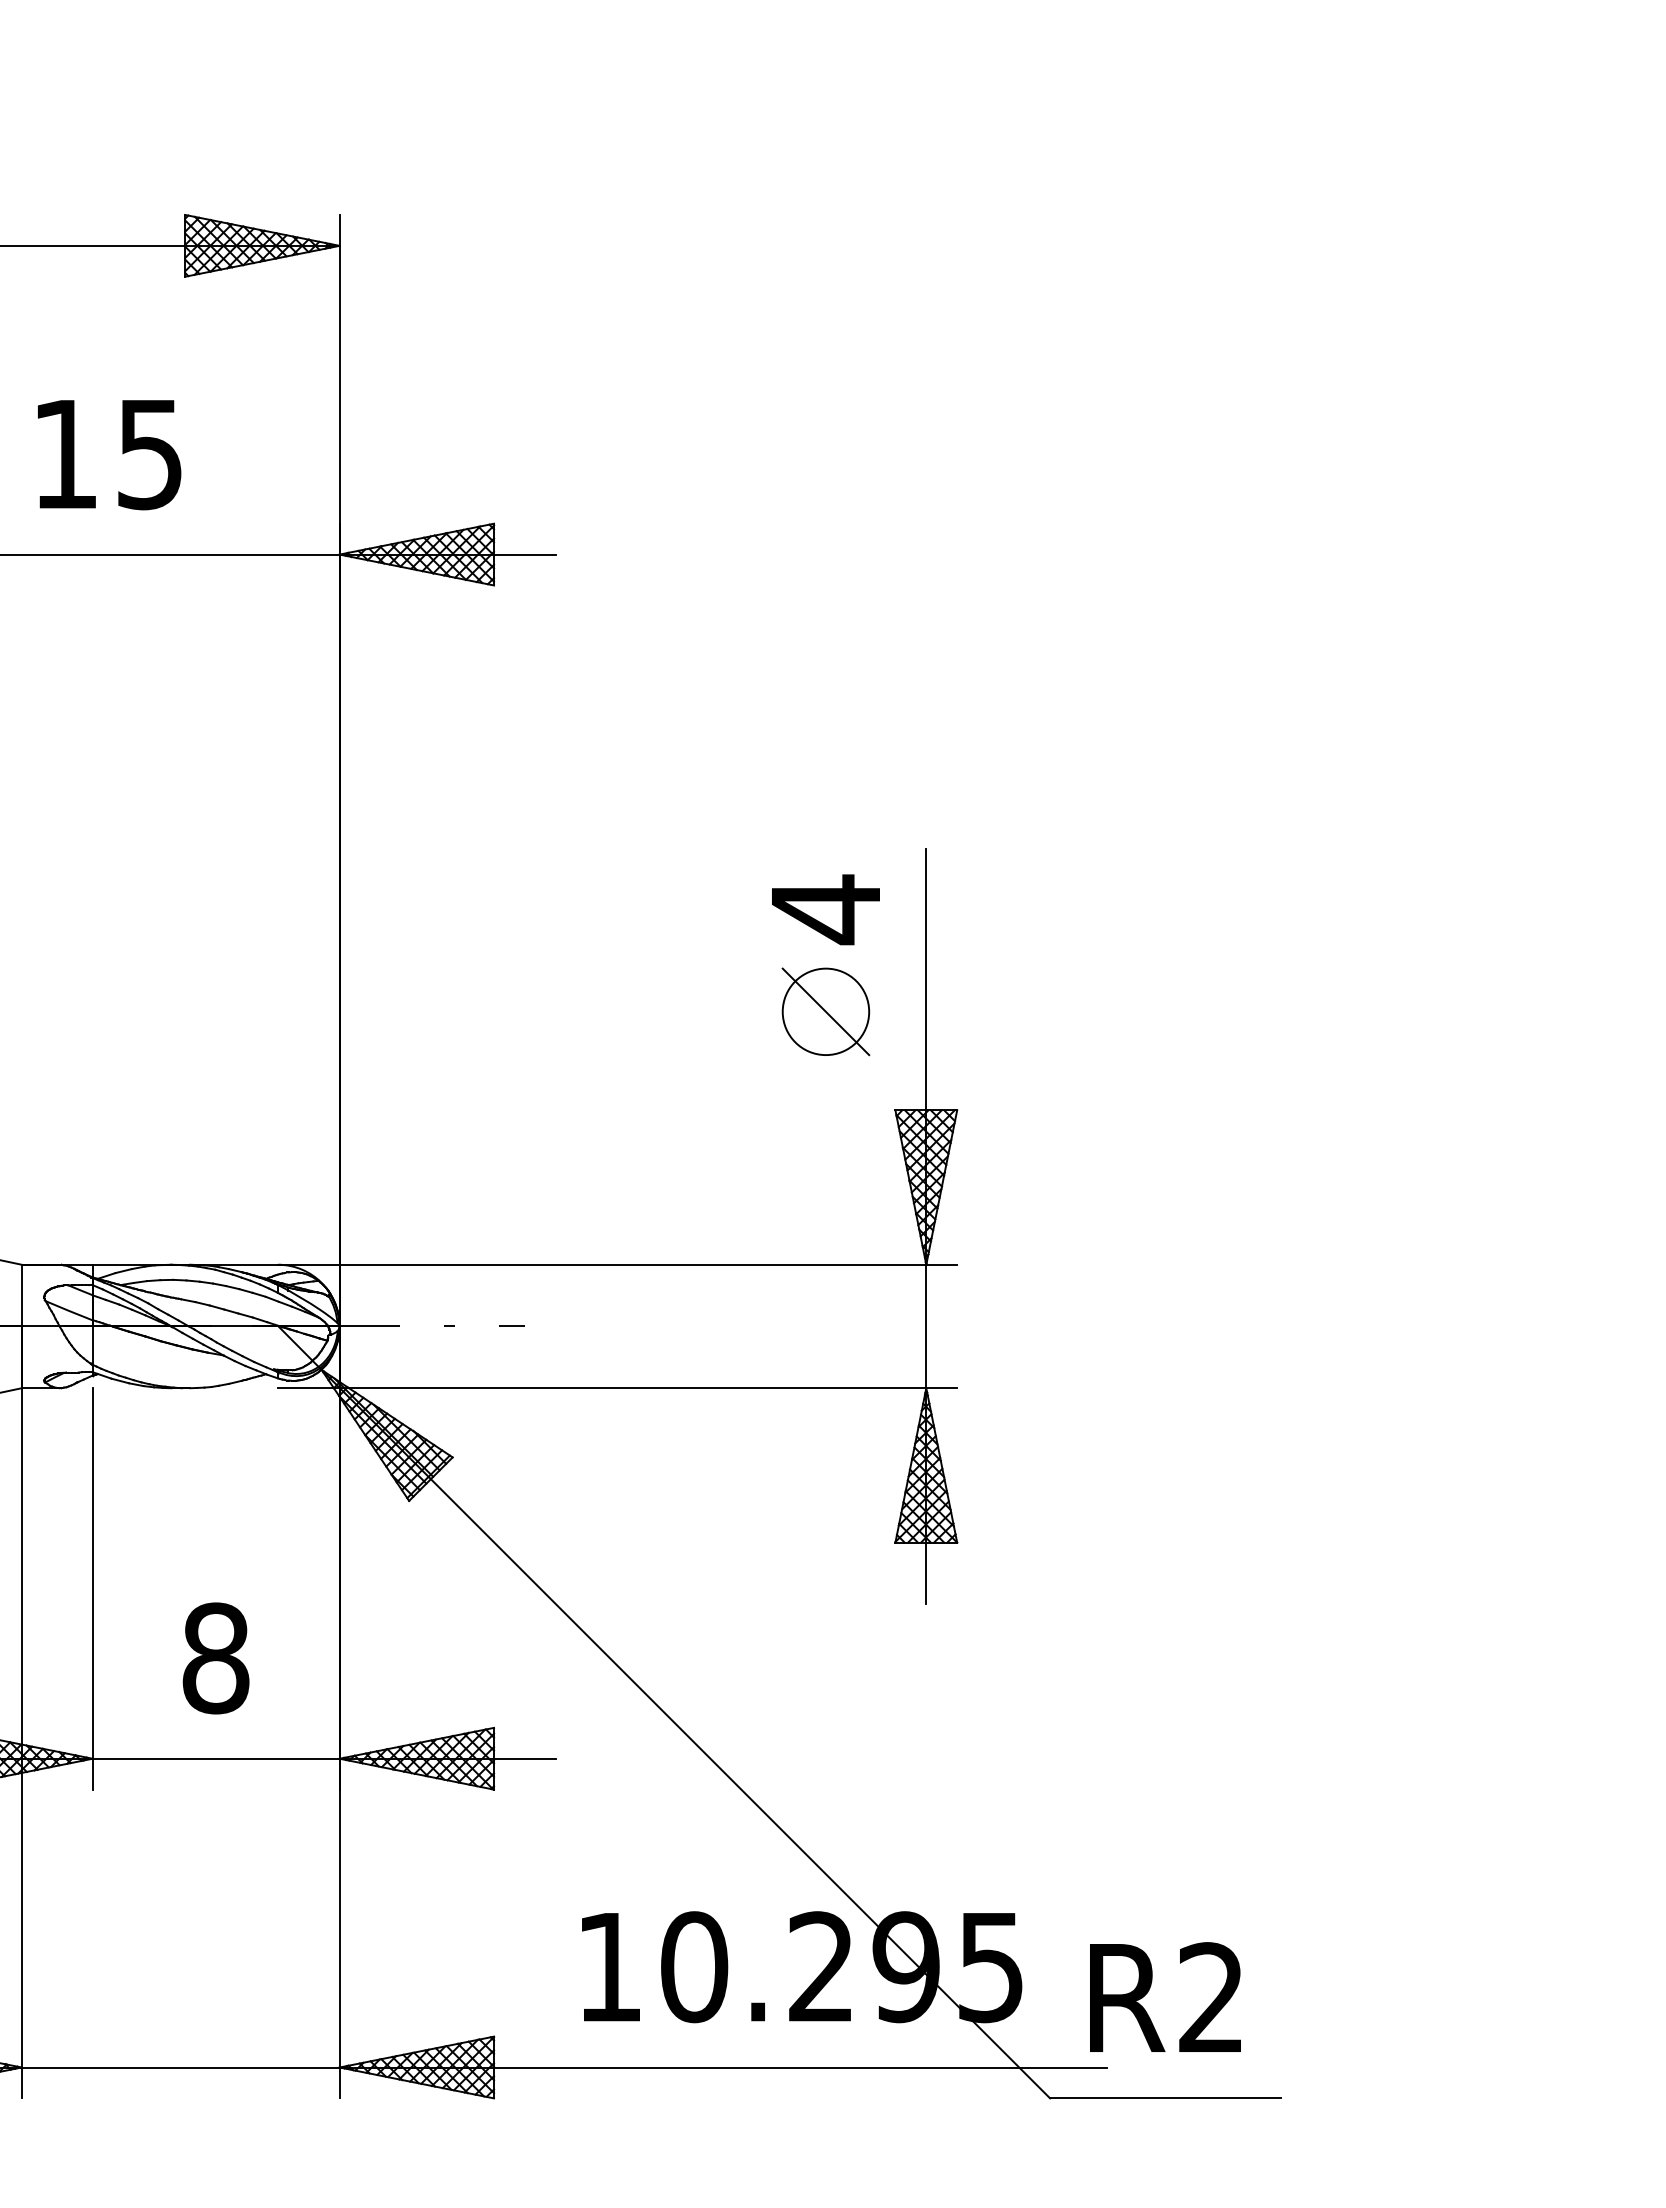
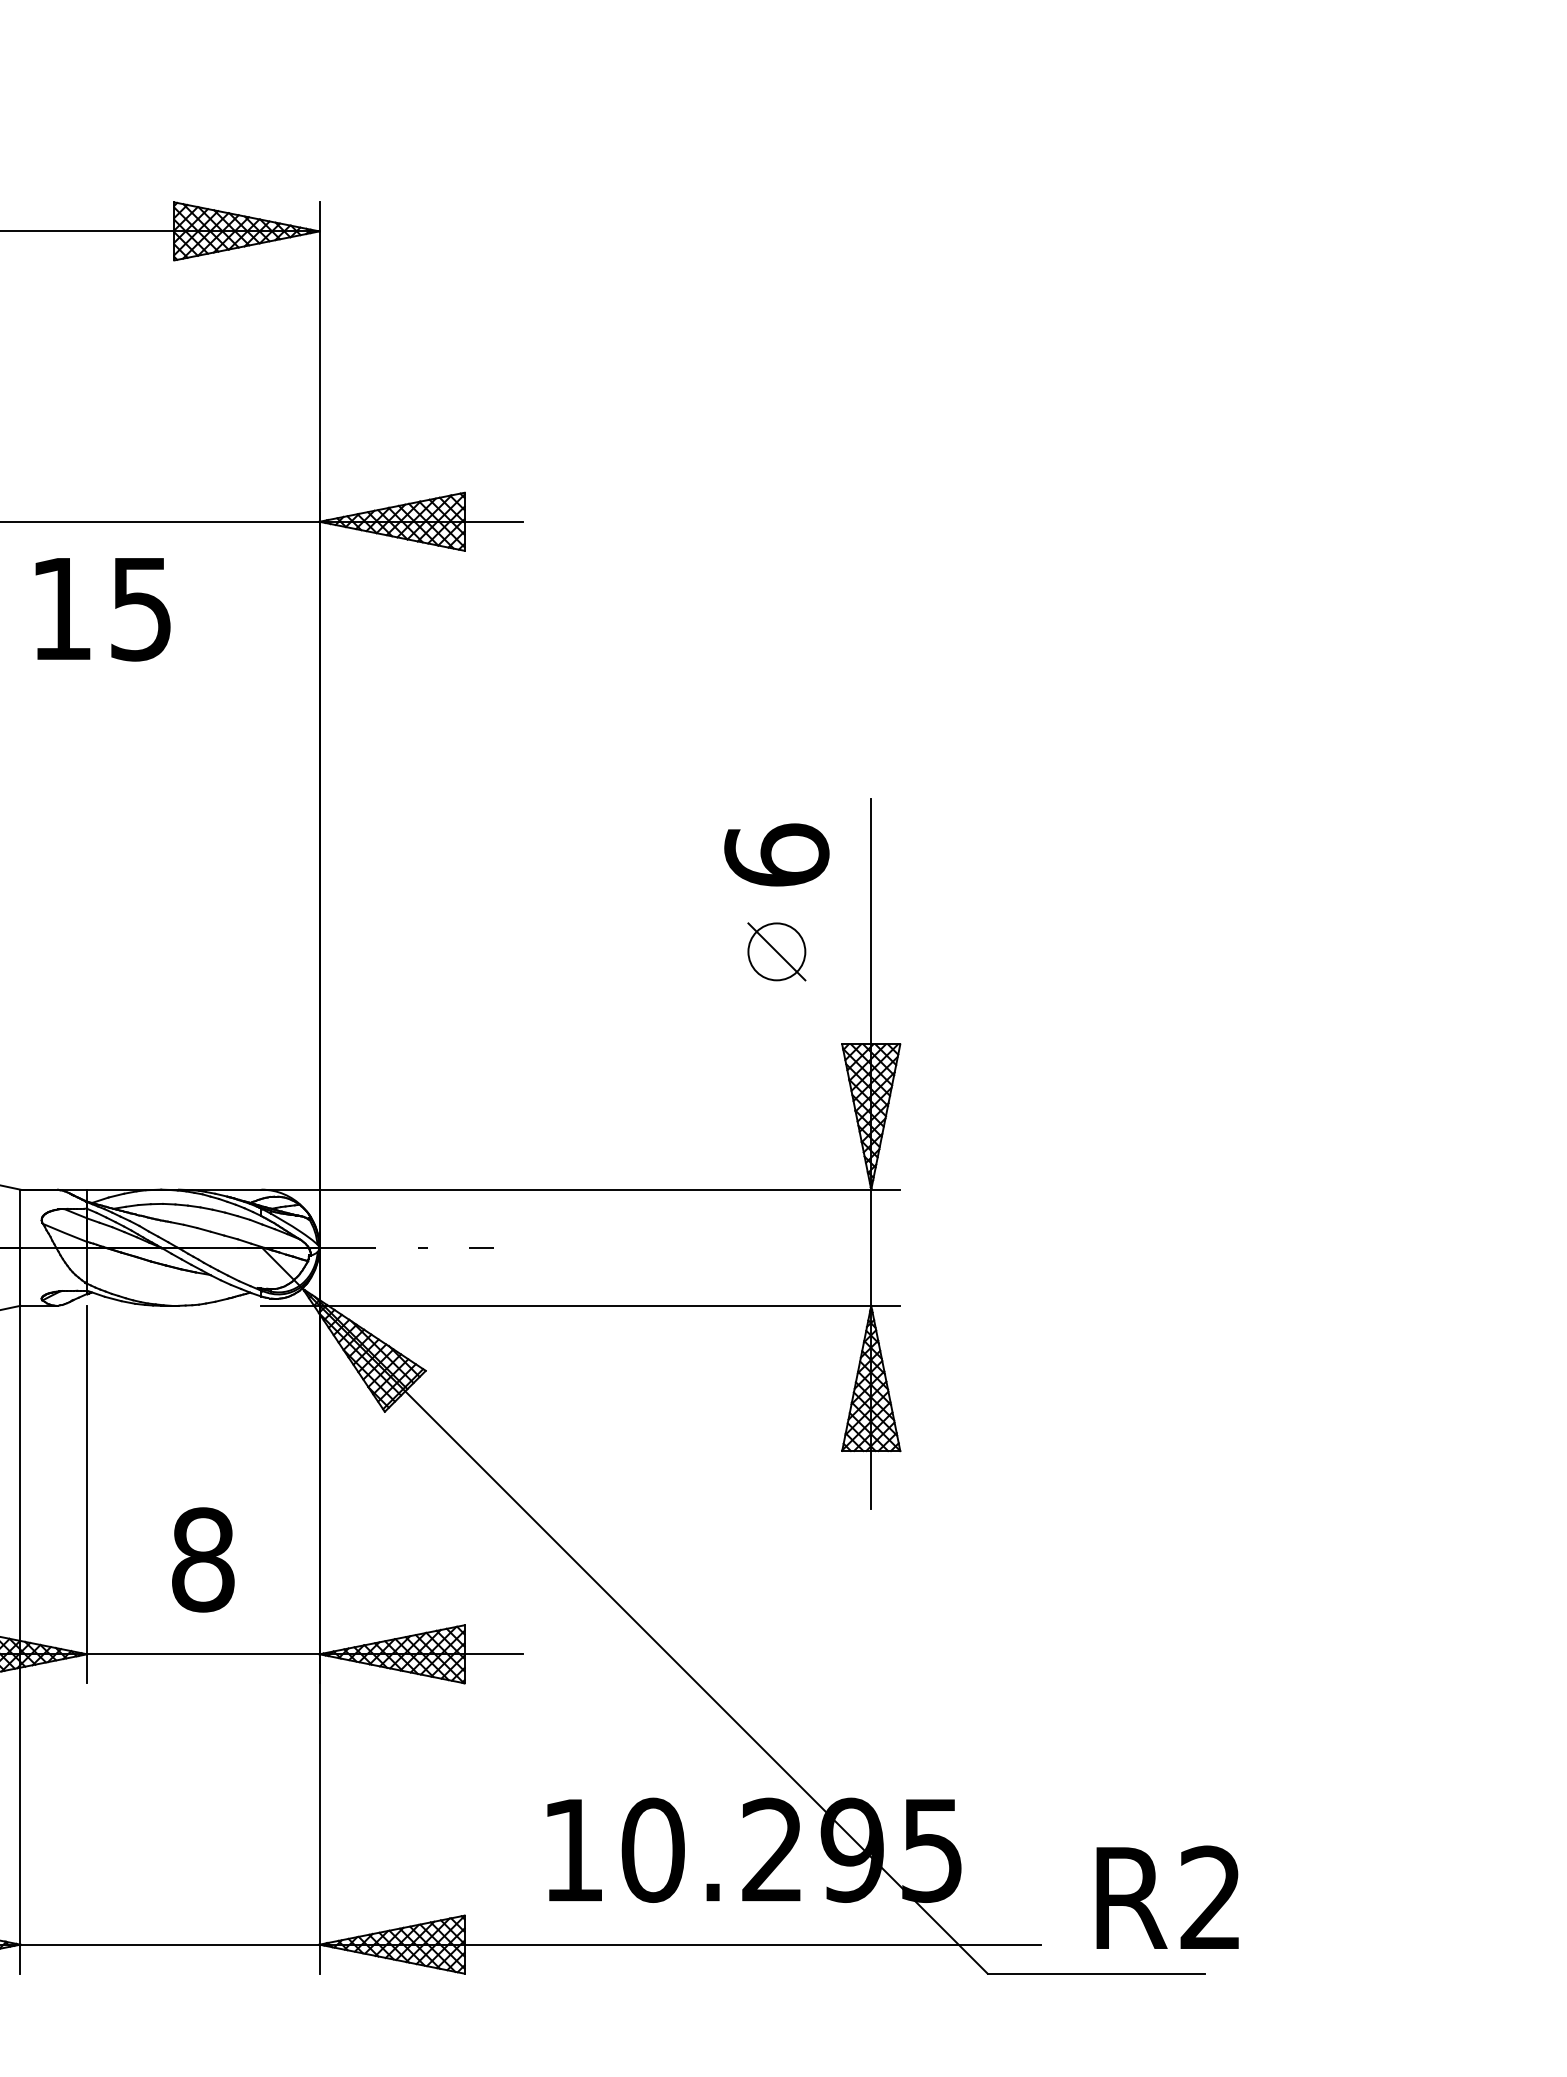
text: (109, 455) -> (103, 610), moved
text: (825, 909) -> (776, 855), 4 -> 6
part: (825, 1011) -> (776, 951), size x0.7
text: (1165, 1996) -> (1167, 1896), moved

